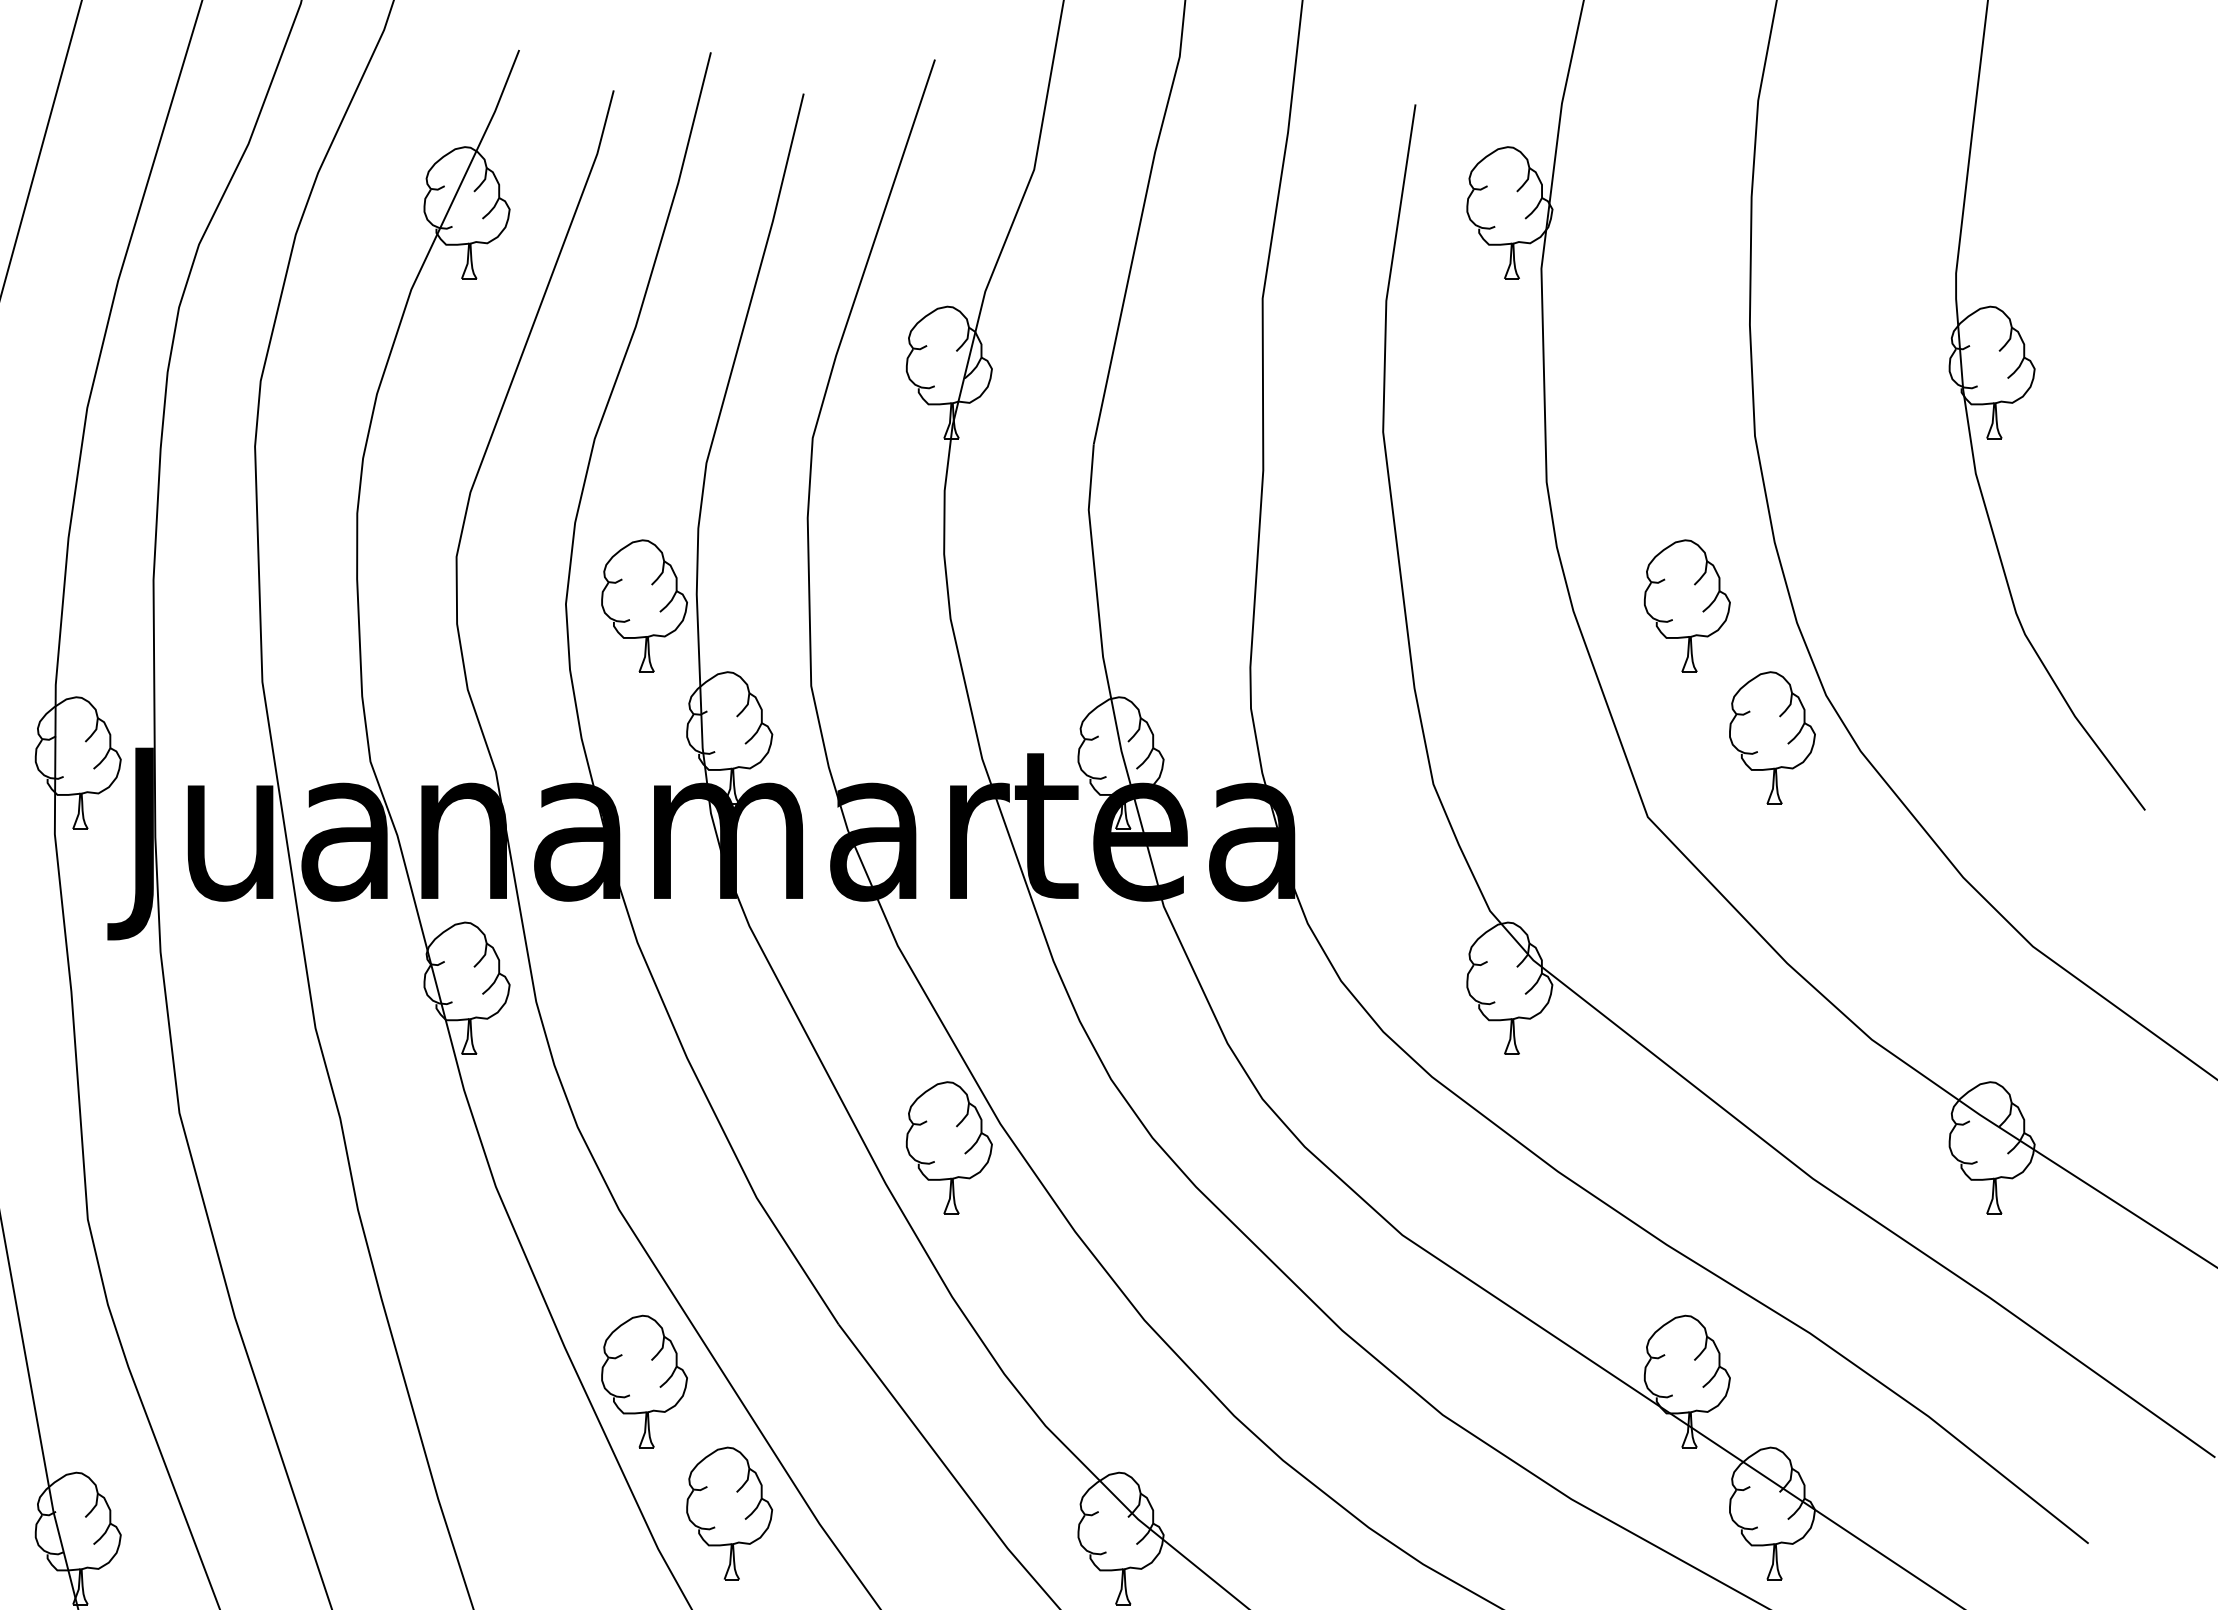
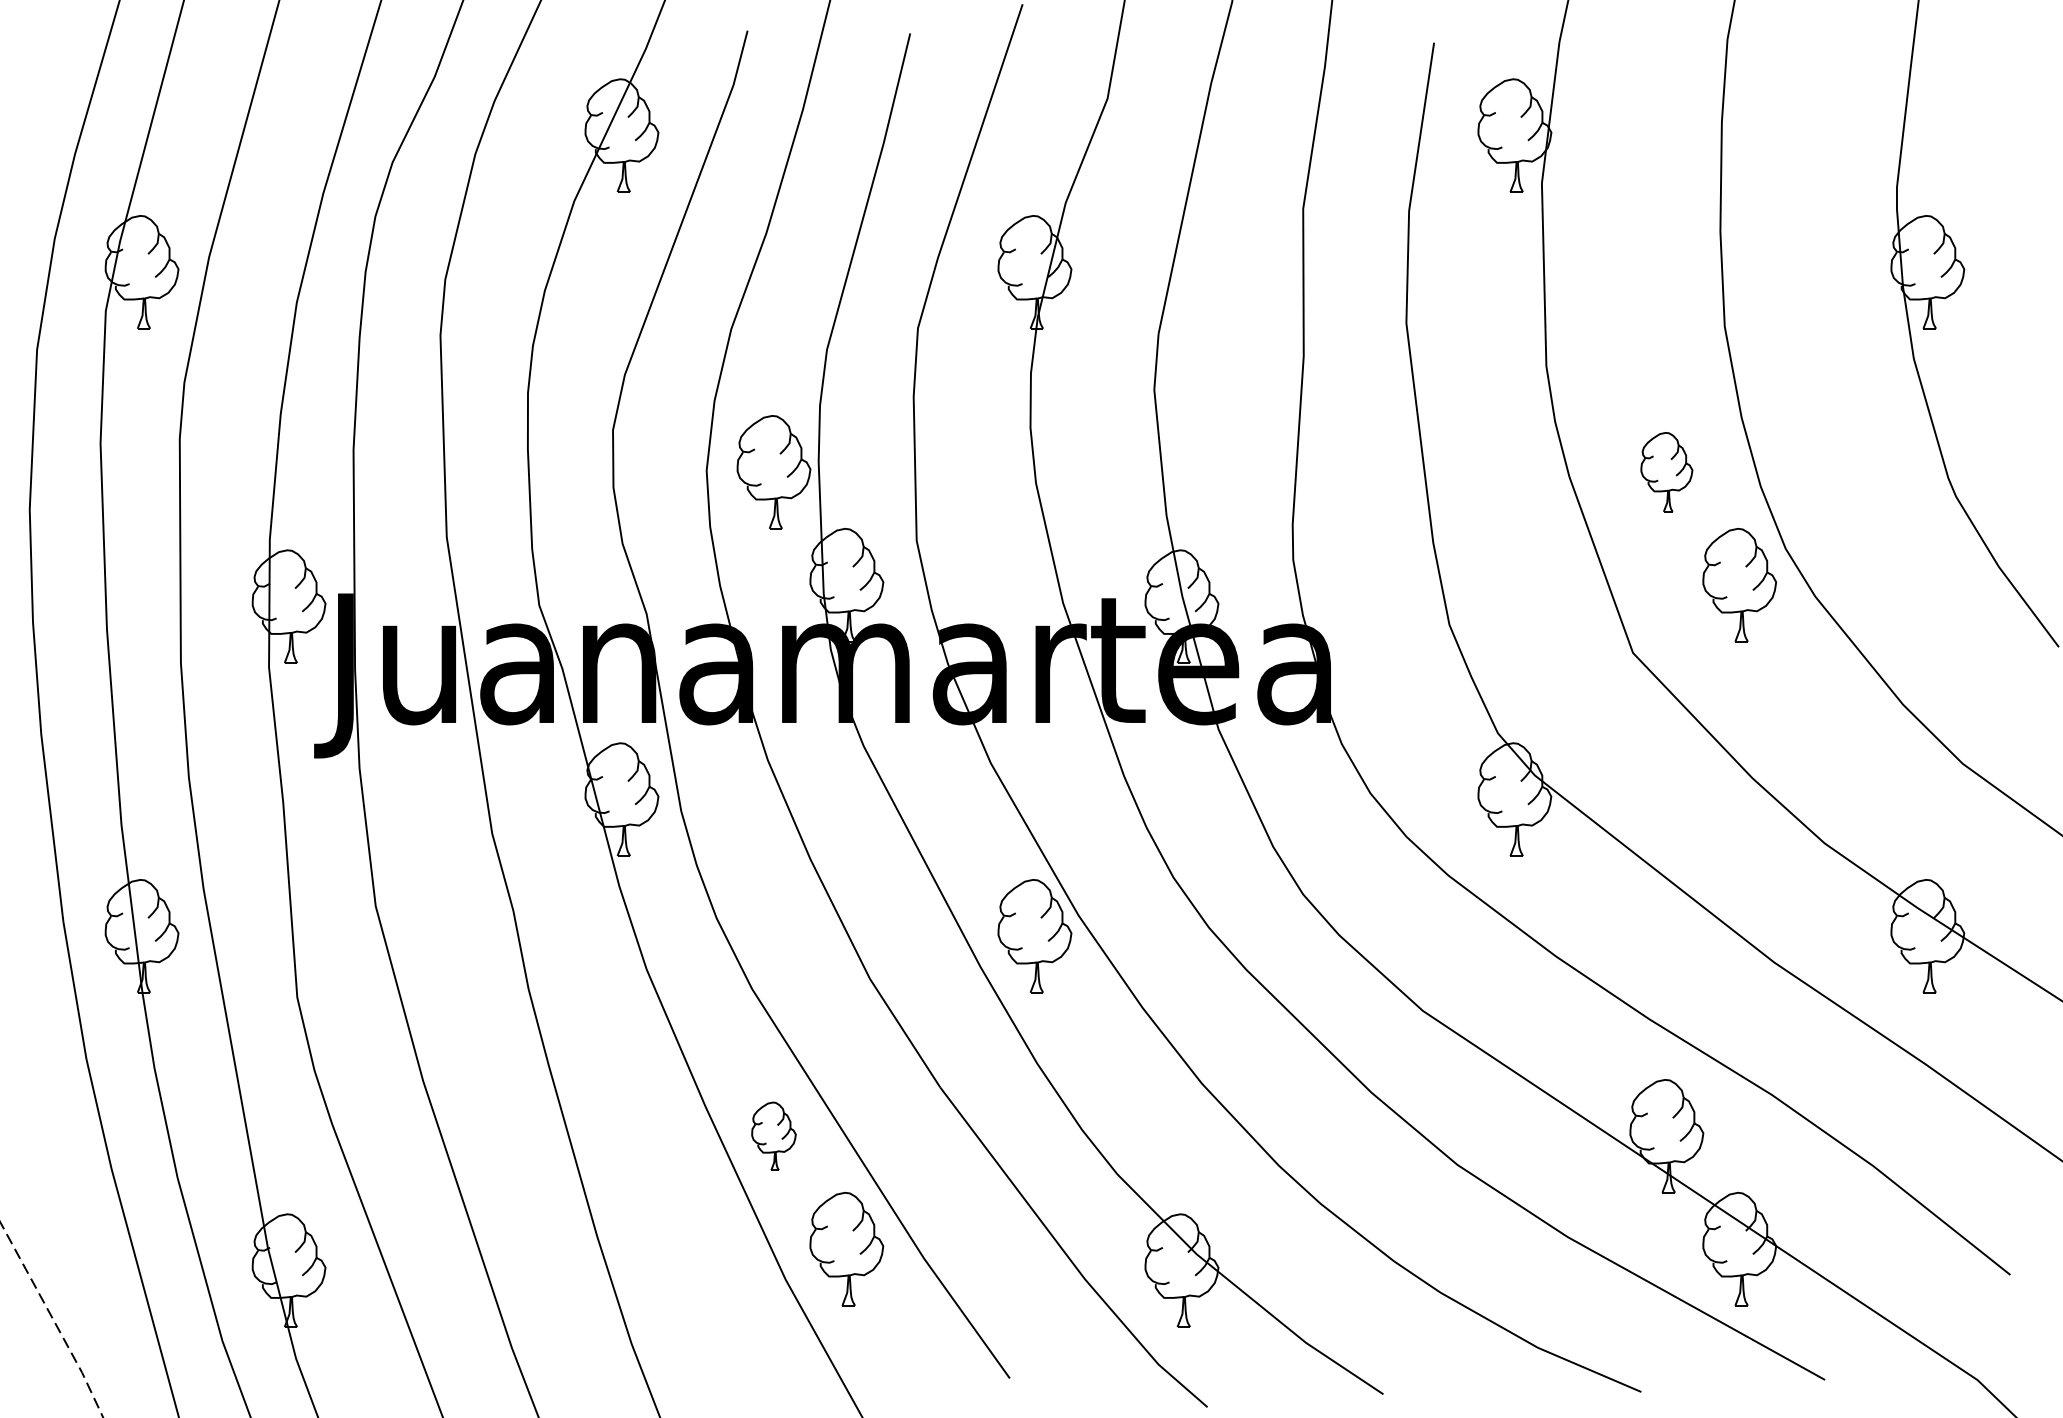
part: (1686, 606) -> (1666, 472), size x0.7
part: (644, 1381) -> (773, 1136), size x0.6

